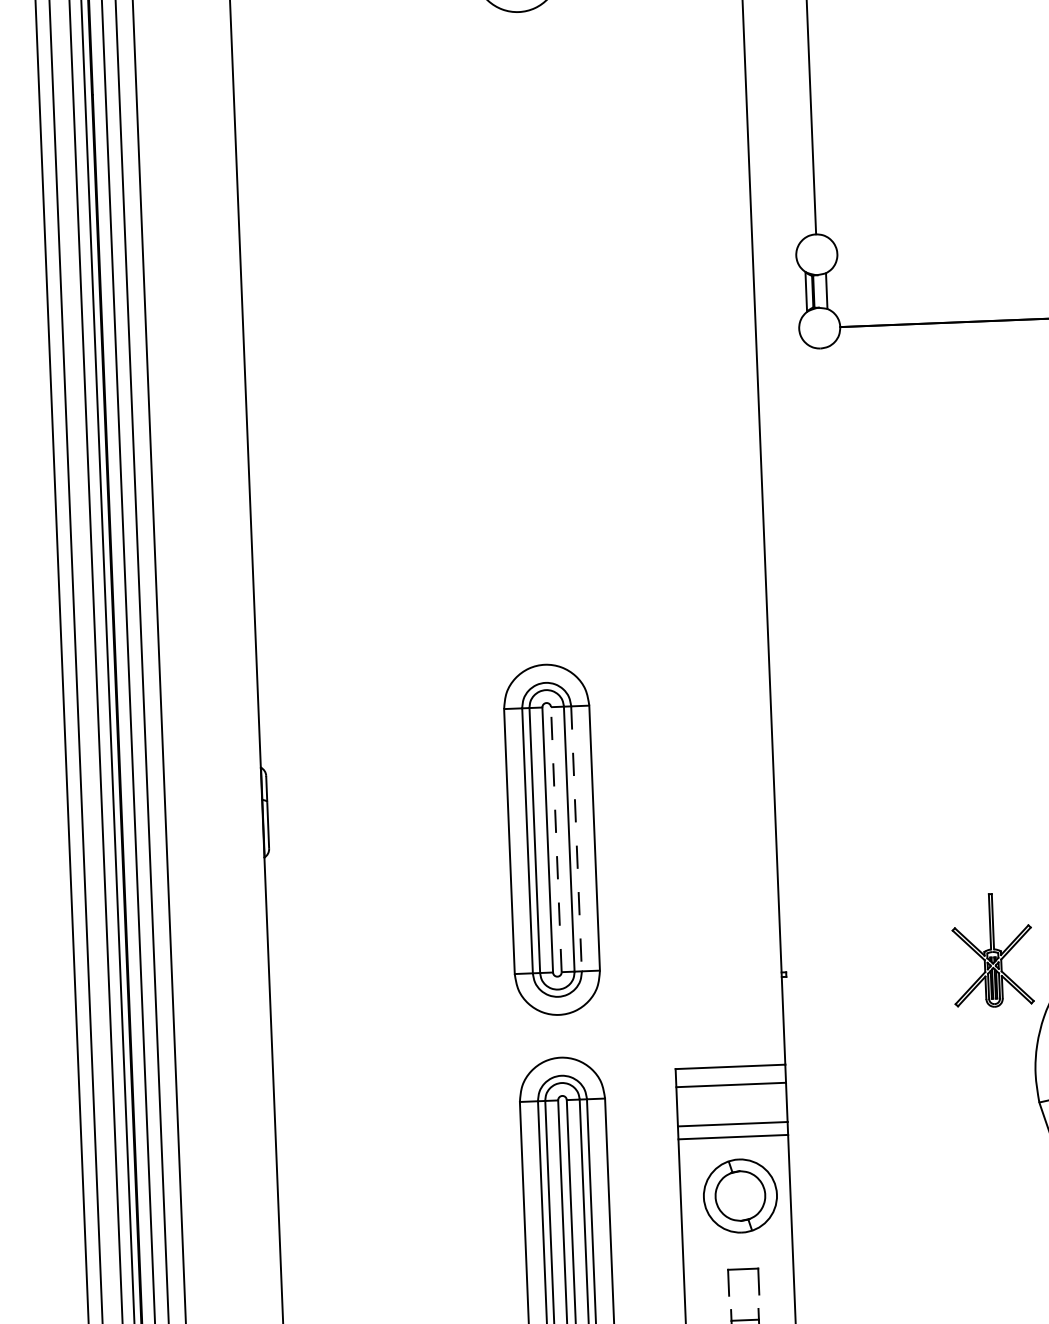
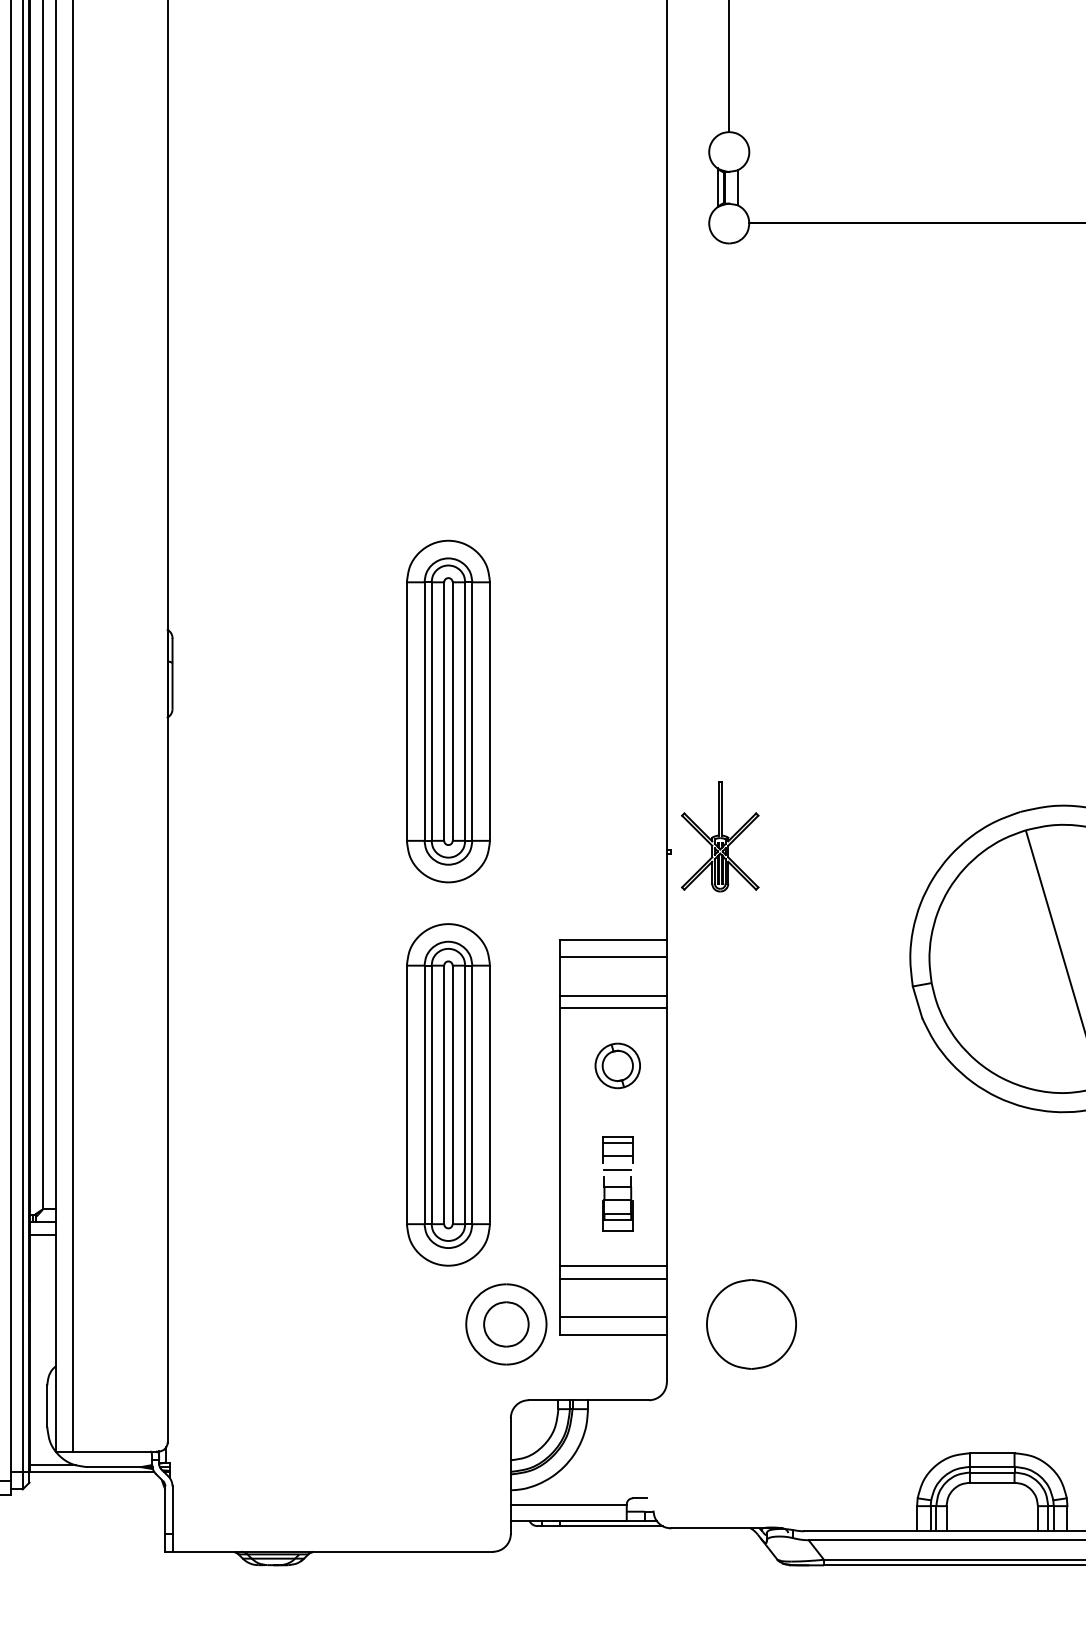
line: (556, 839) -> (452, 711), dashed -> solid
line: (576, 839) -> (472, 712), dashed -> solid
part: (992, 950) -> (720, 836), moved
part: (739, 1195) -> (617, 1065), size x0.62
line: (743, 1275) -> (617, 1143), added
line: (743, 1287) -> (617, 1155), added
line: (744, 1303) -> (617, 1170), added

